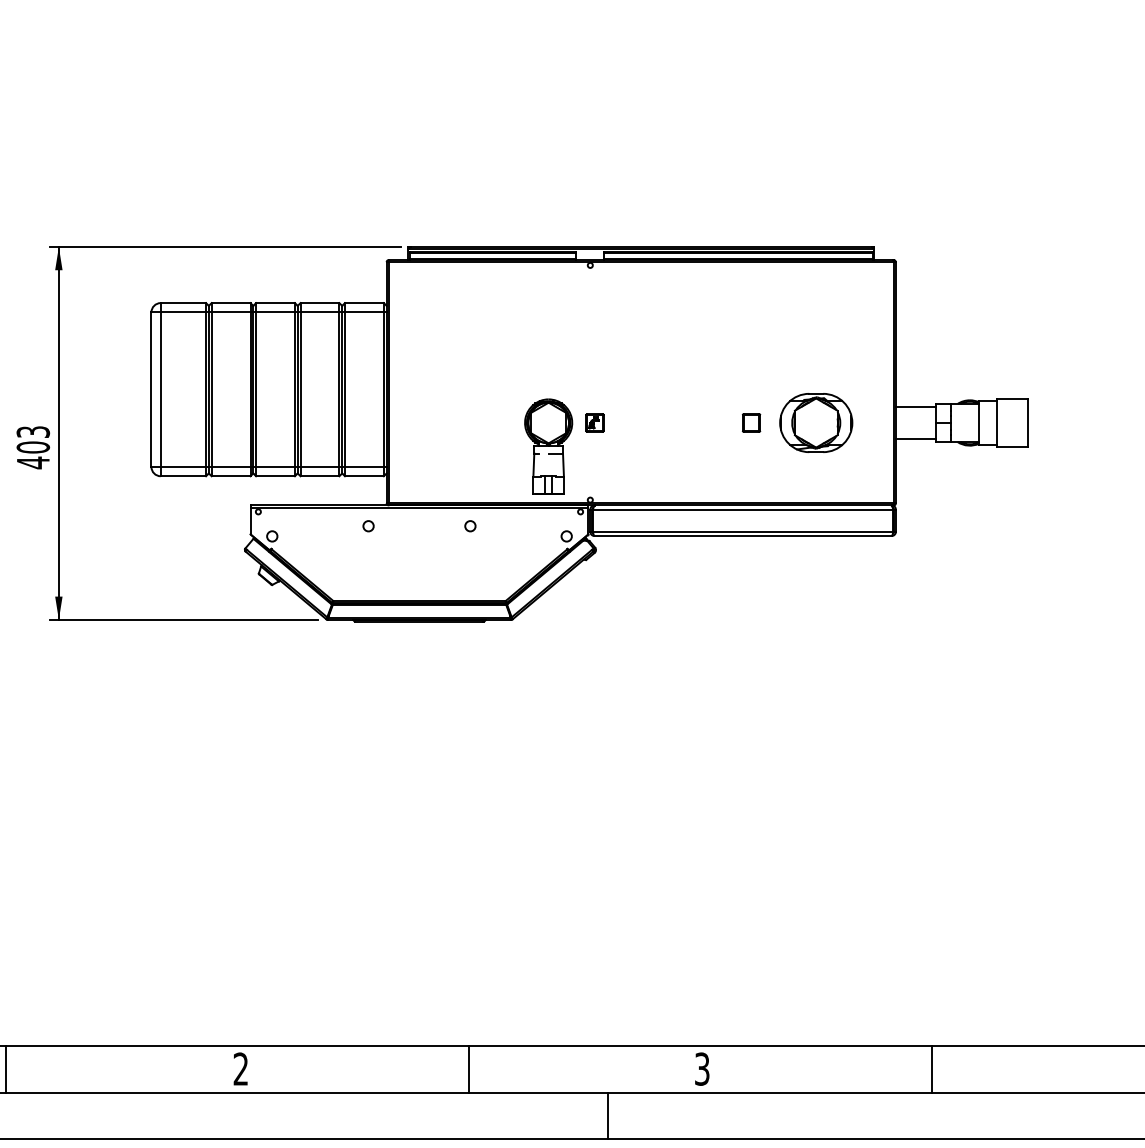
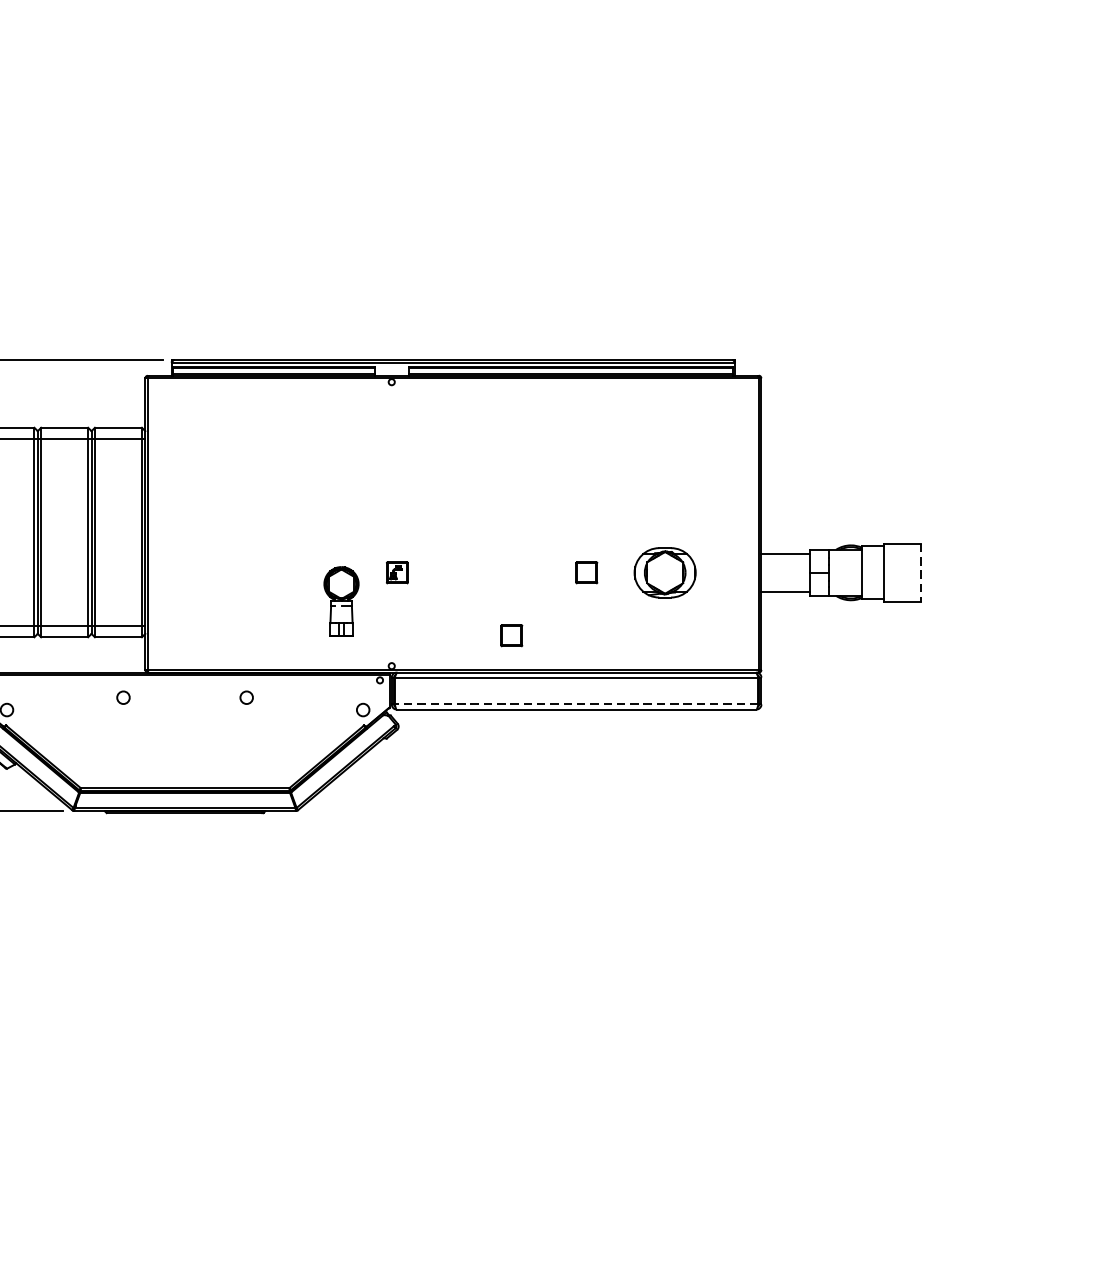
part: (816, 422) -> (665, 572), size x0.7
line: (1027, 423) -> (920, 573), solid -> dashed
part: (548, 446) -> (341, 601), size x0.6
part: (689, 474) -> (511, 635), added
line: (742, 531) -> (575, 704), solid -> dashed

